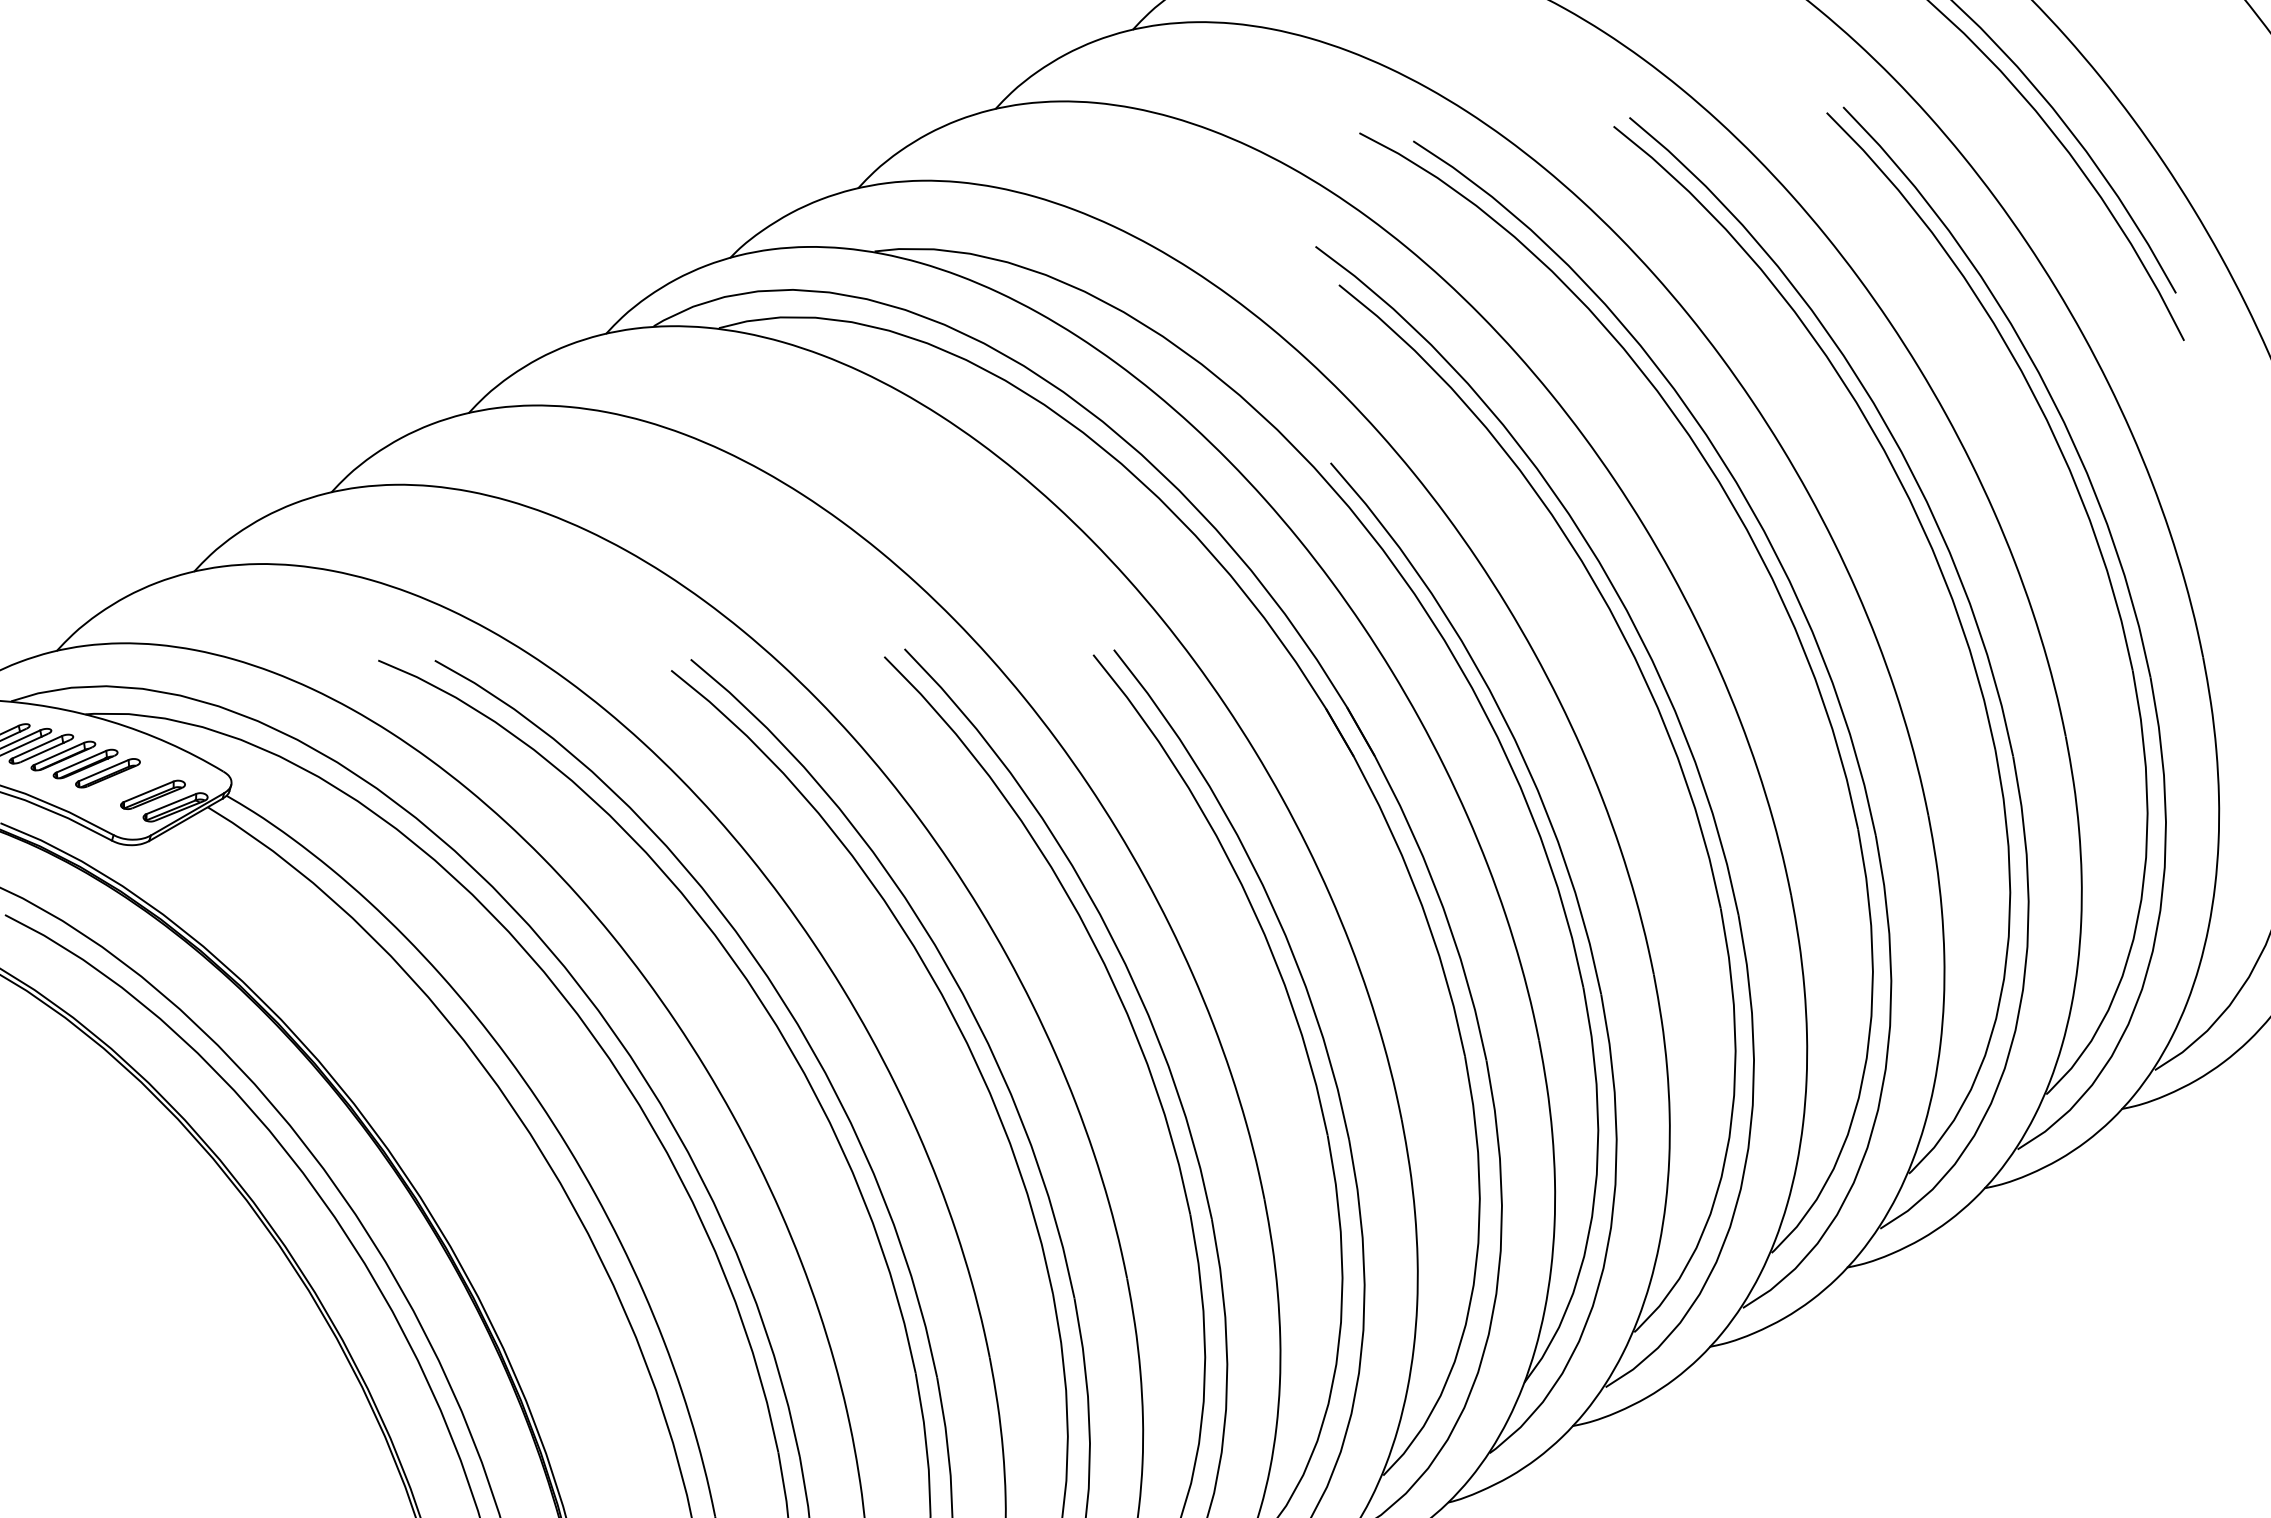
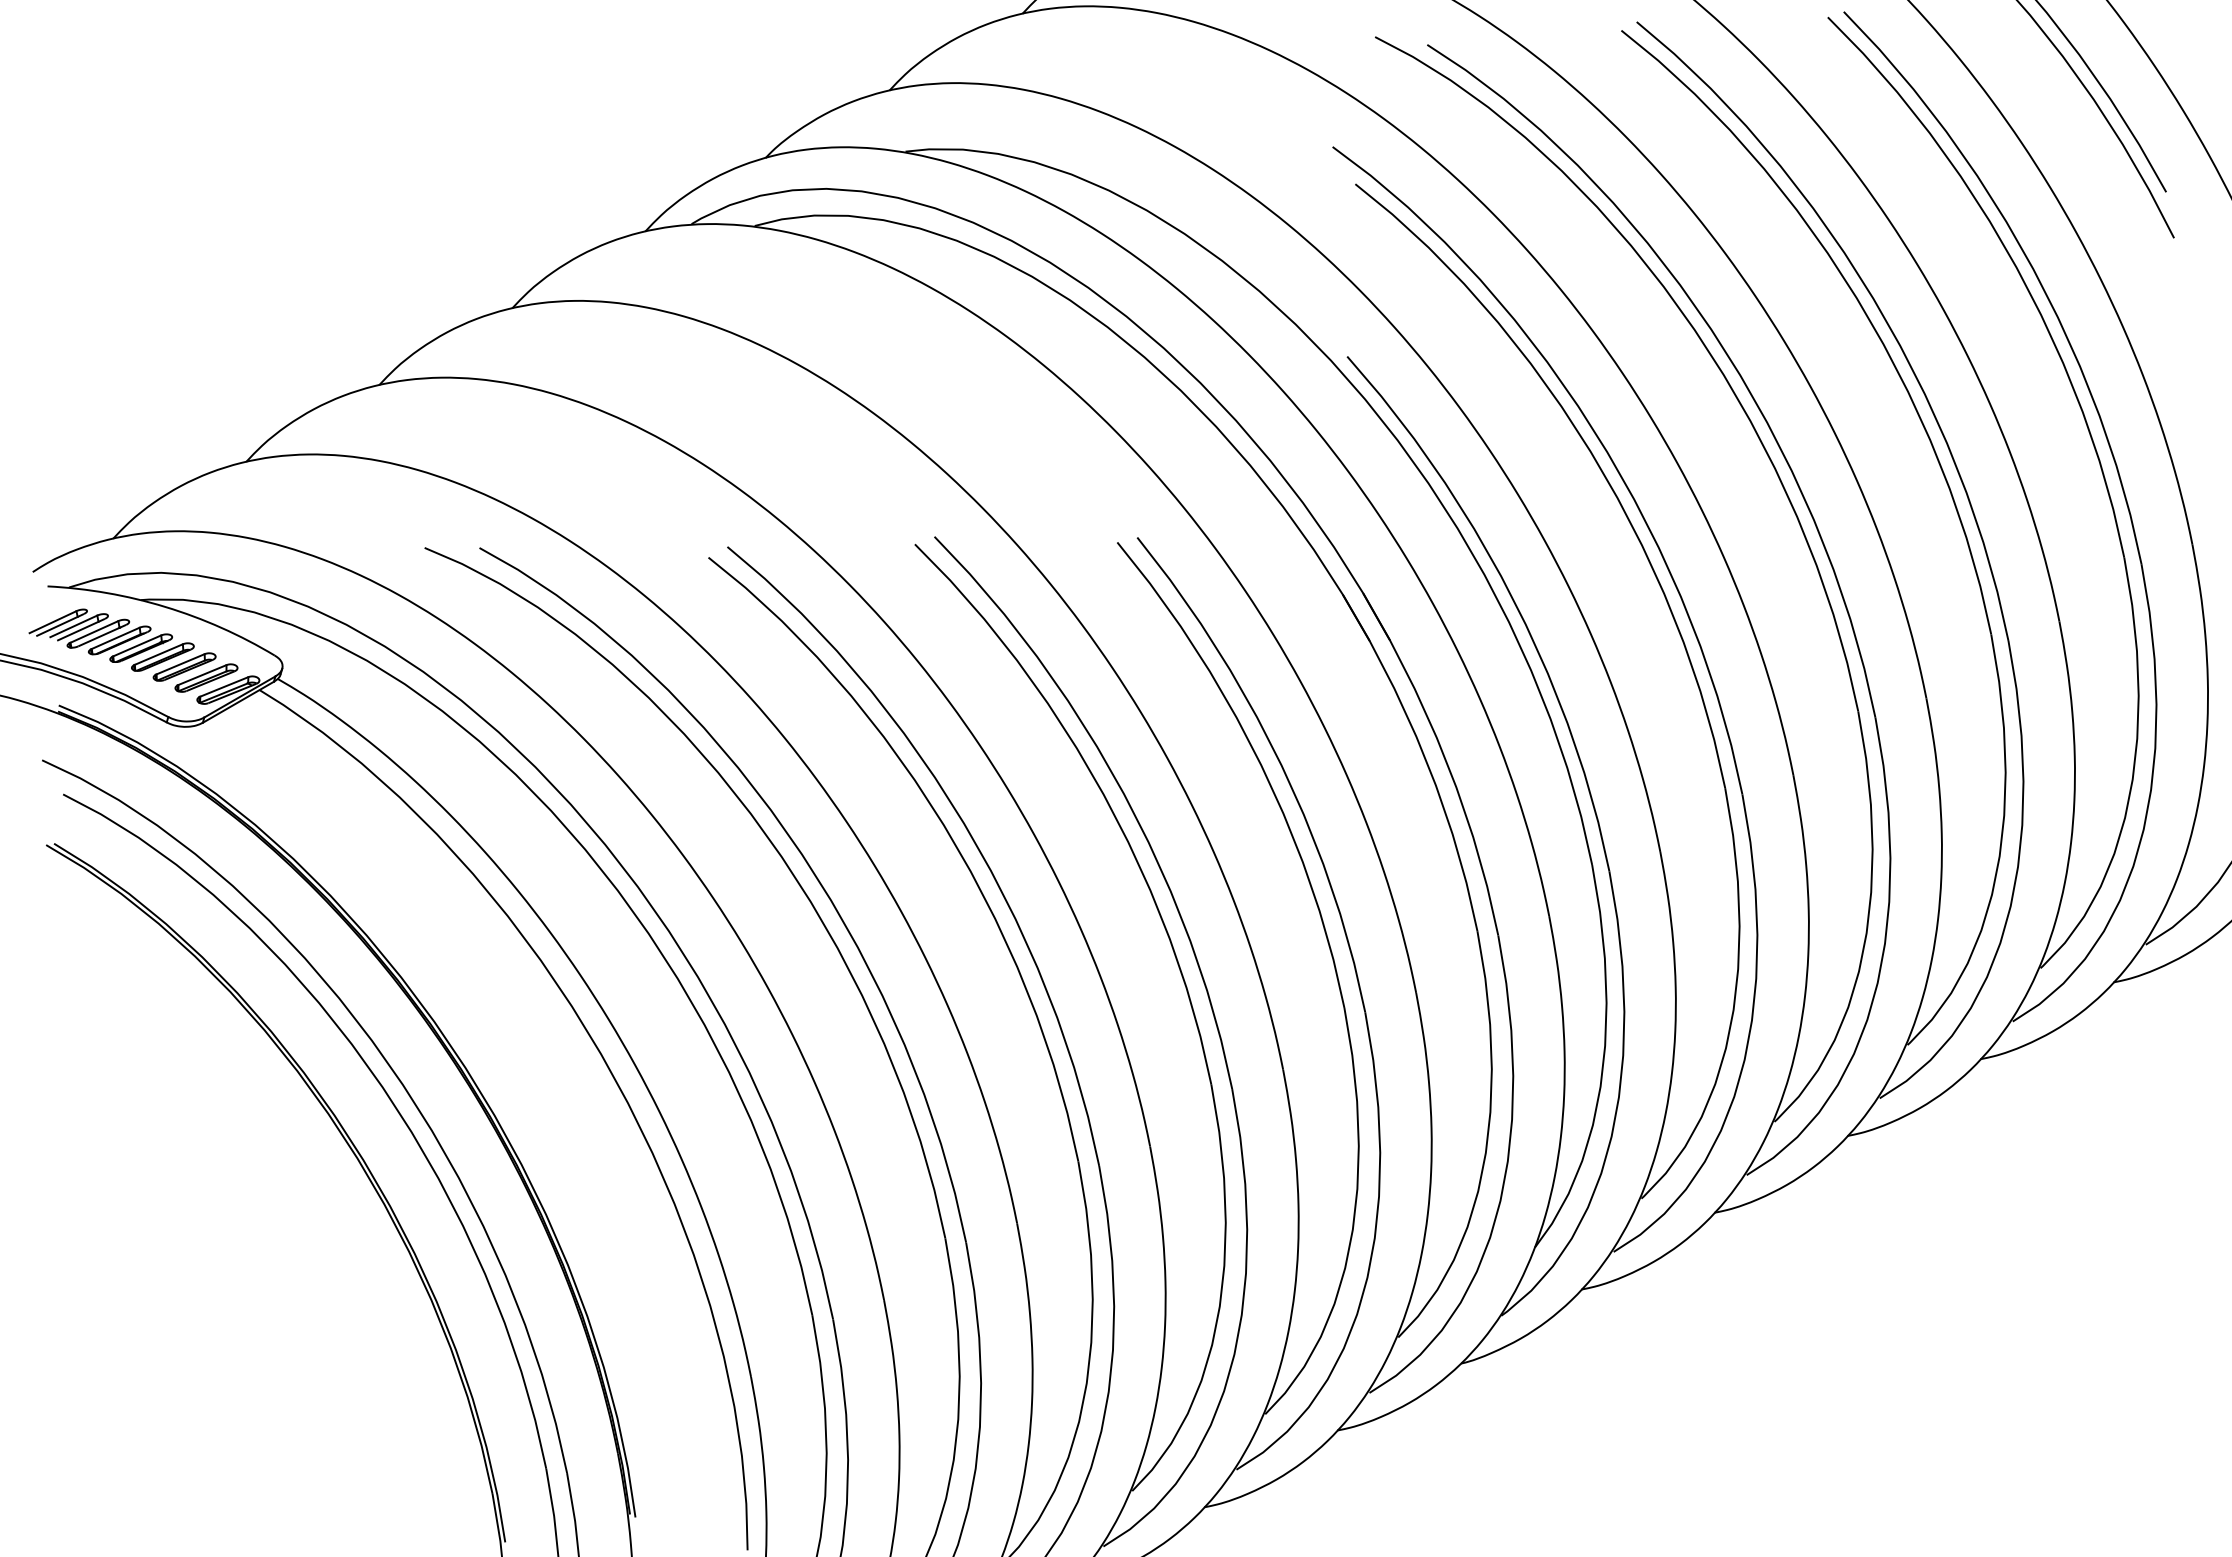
part: (130, 782) -> (184, 666), added

